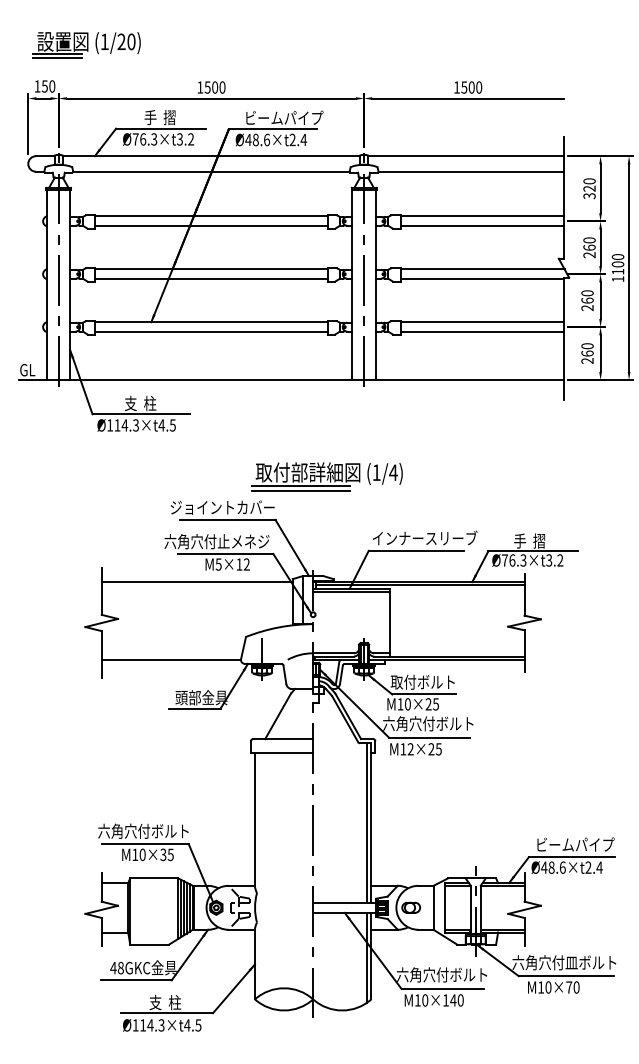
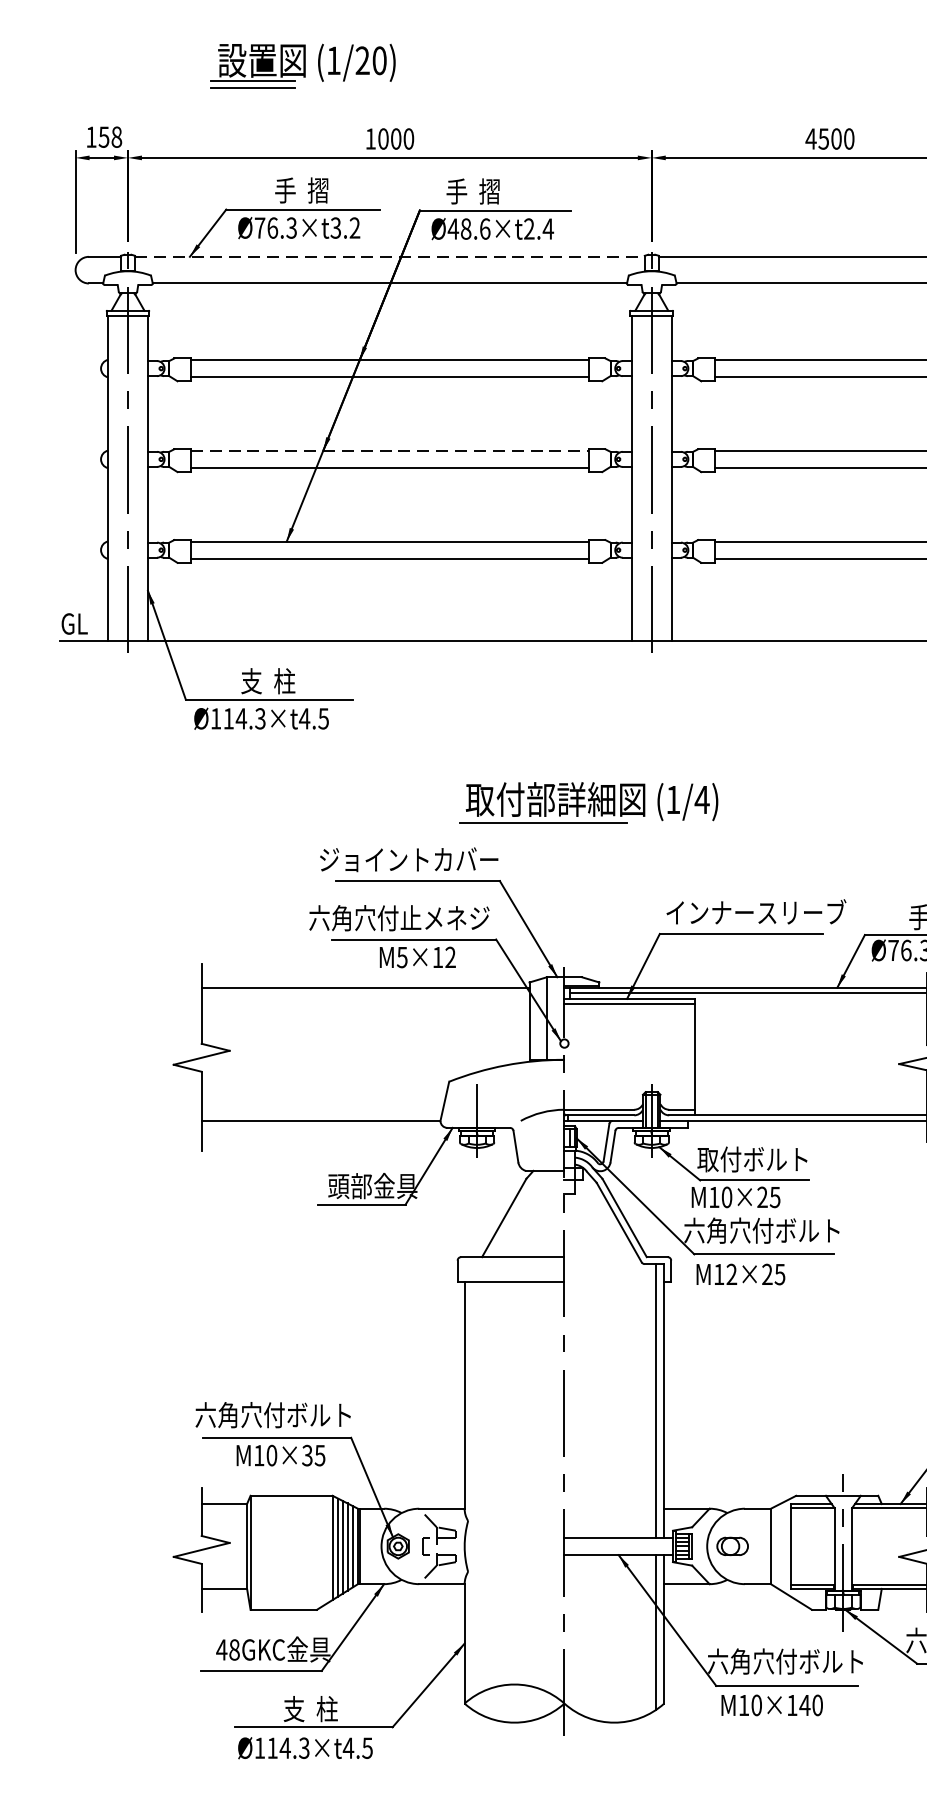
part: (86, 45) -> (302, 66), moved
text: (52, 86) -> (117, 137), 150 -> 158
text: (207, 87) -> (383, 138), 1500 -> 1000
text: (456, 87) -> (810, 138), 1500 -> 4500
text: (283, 117) -> (513, 190), ビームパイプ -> 手  摺
line: (211, 156) -> (389, 257), solid -> dashed
line: (211, 269) -> (389, 451), solid -> dashed
line: (300, 490) -> (542, 830), removed

